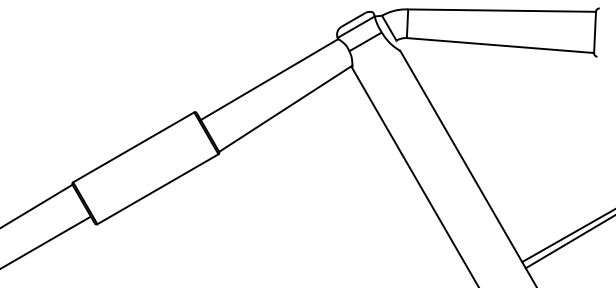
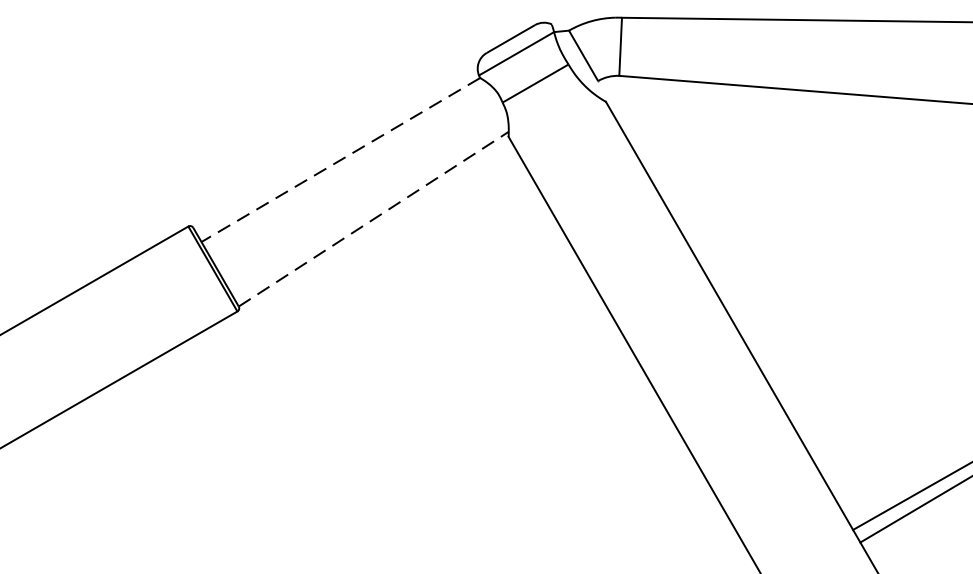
line: (269, 79) -> (340, 159), solid -> dashed
line: (286, 108) -> (375, 218), solid -> dashed

